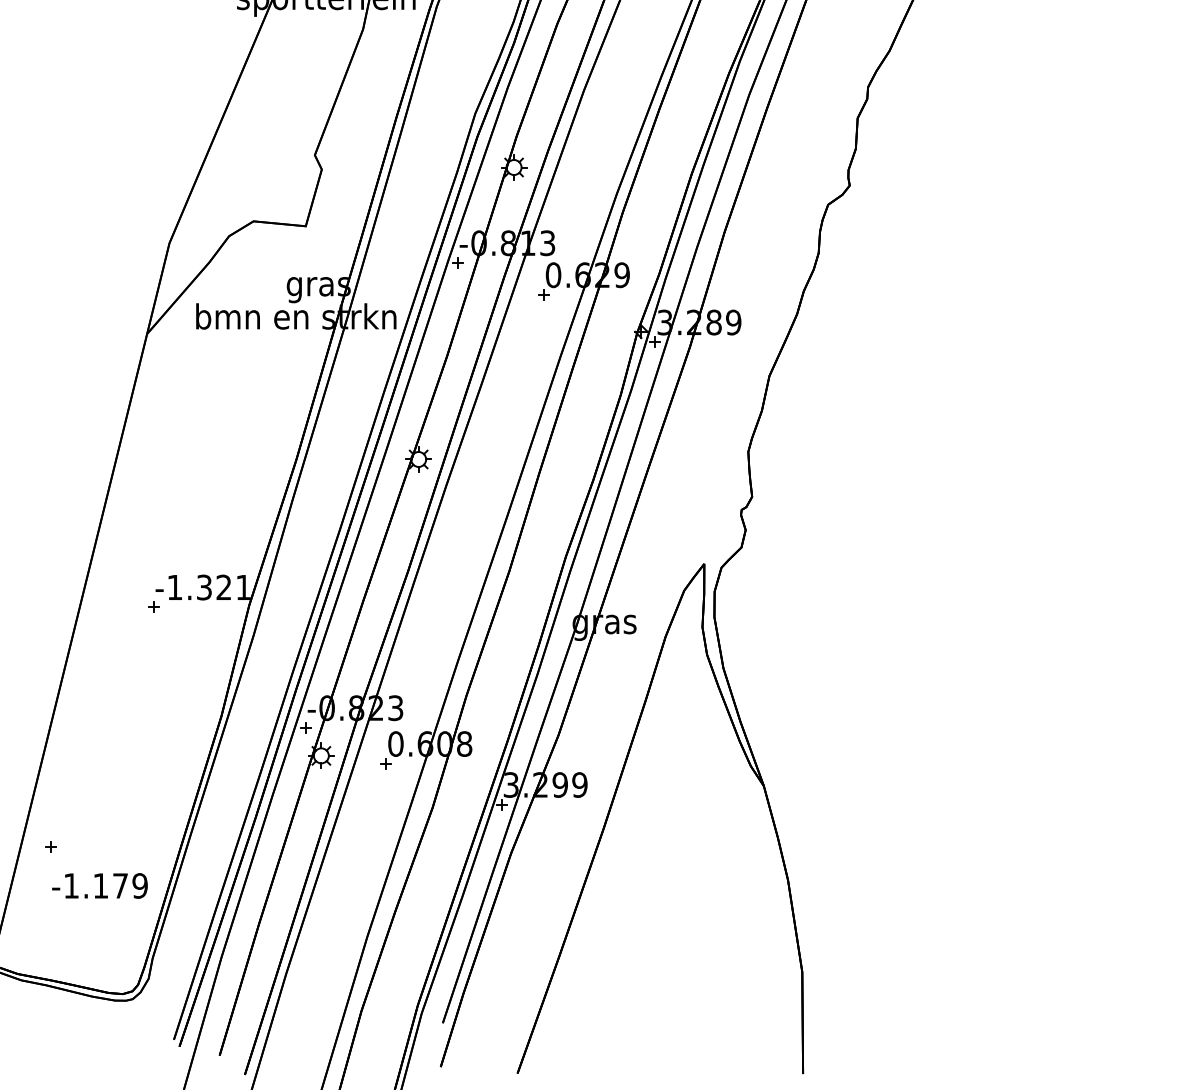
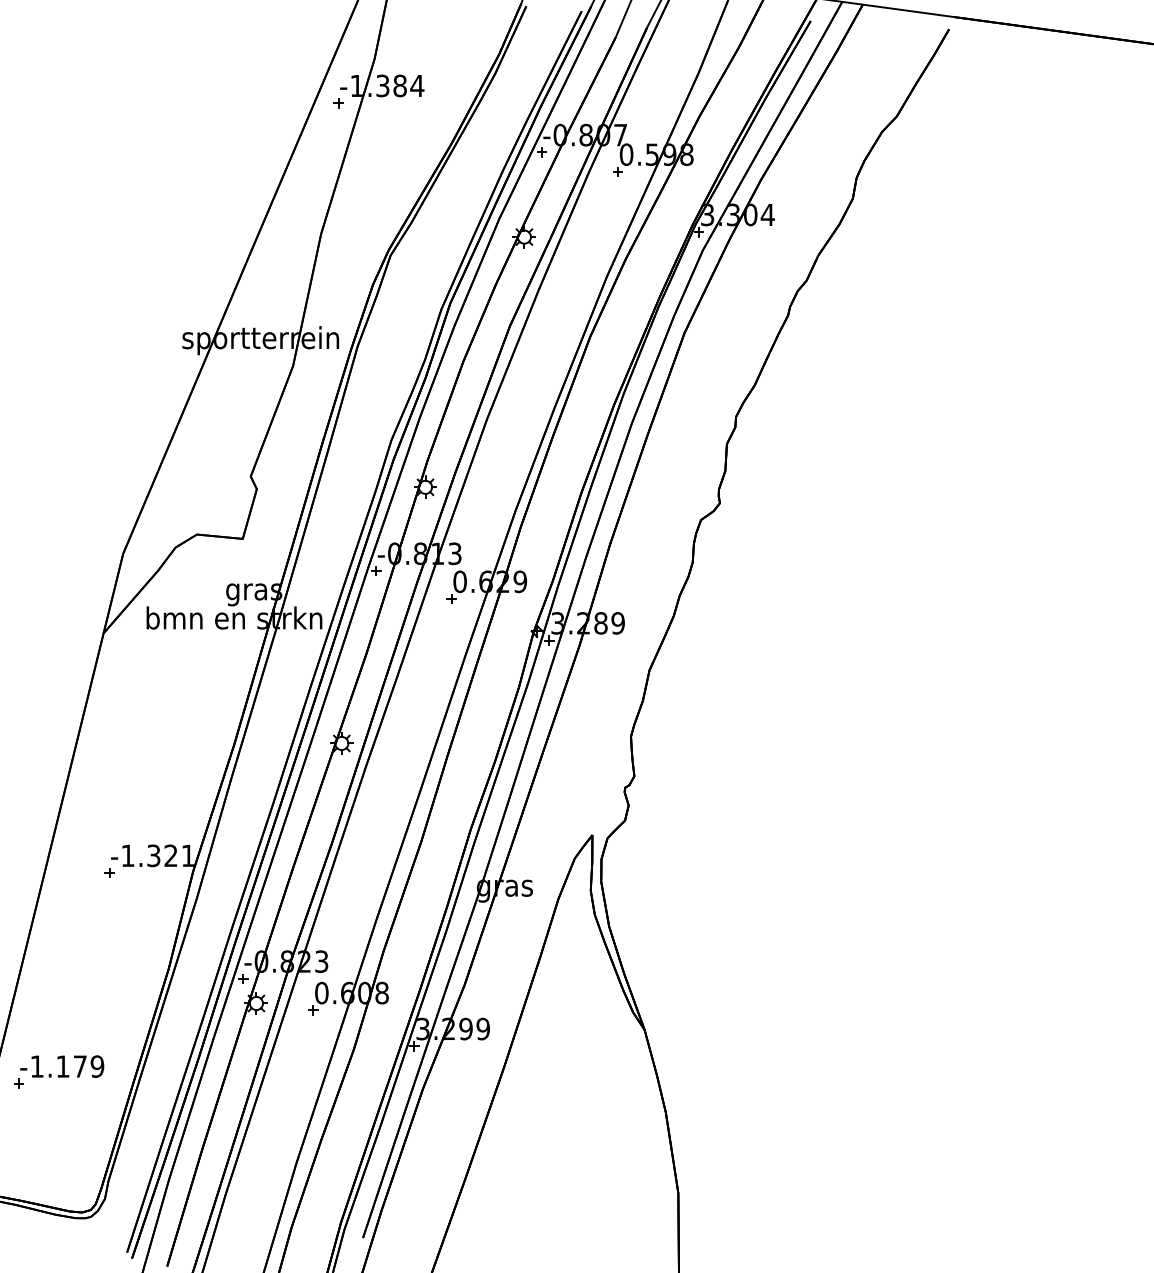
text: (100, 885) -> (62, 1066), moved

